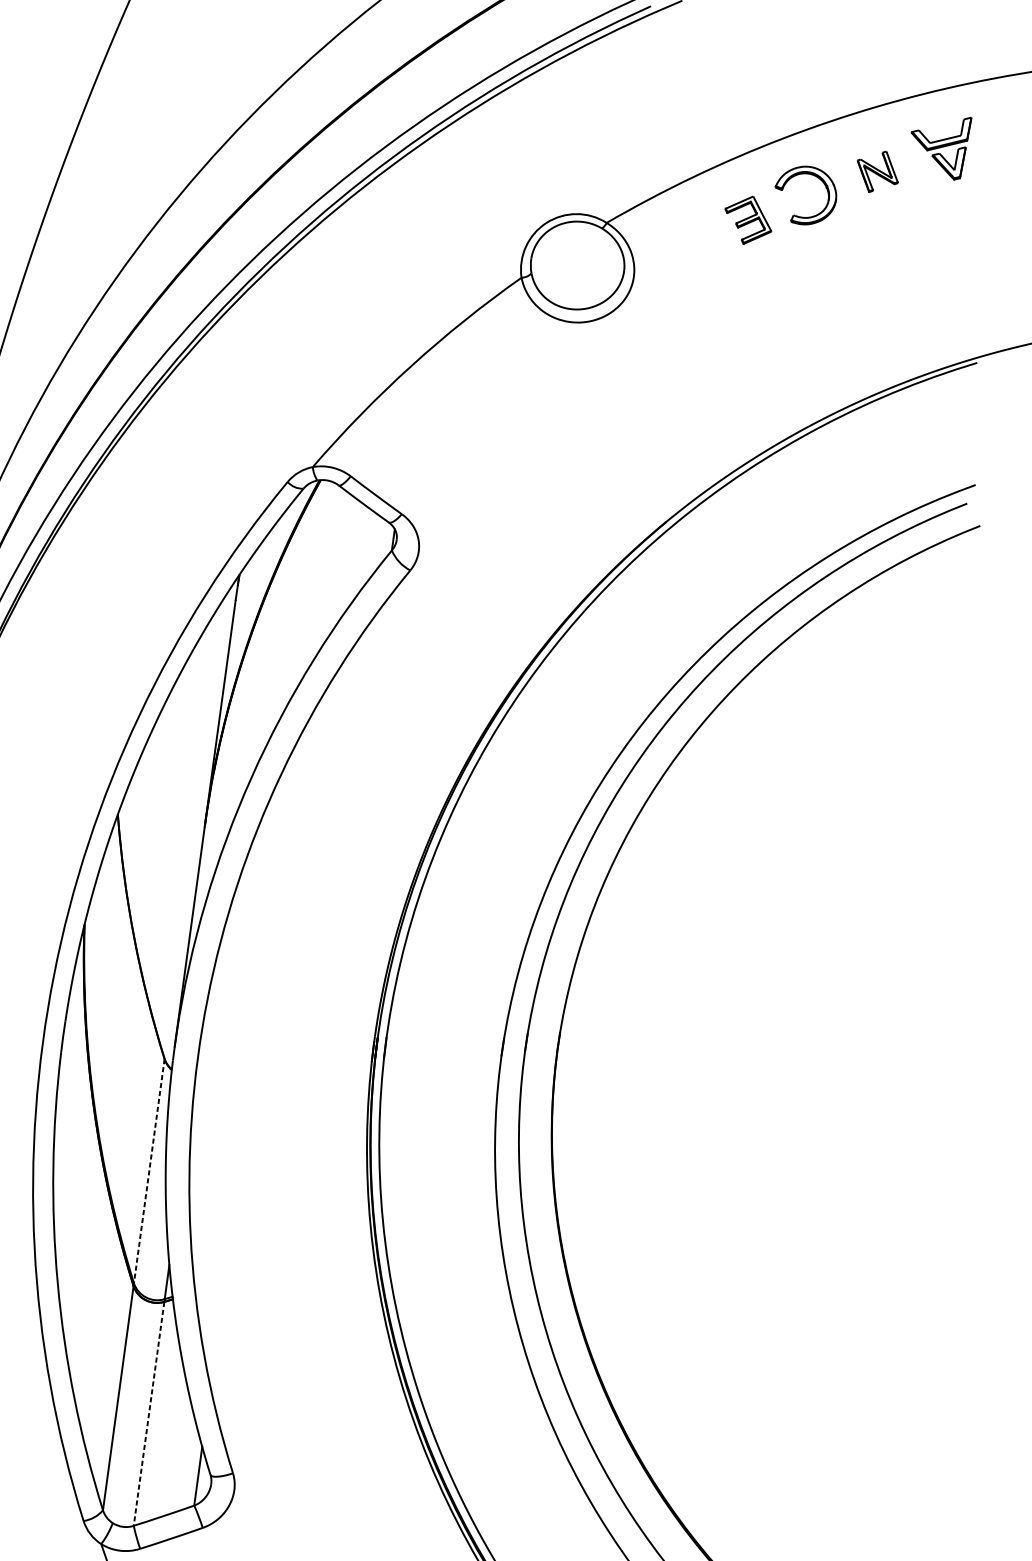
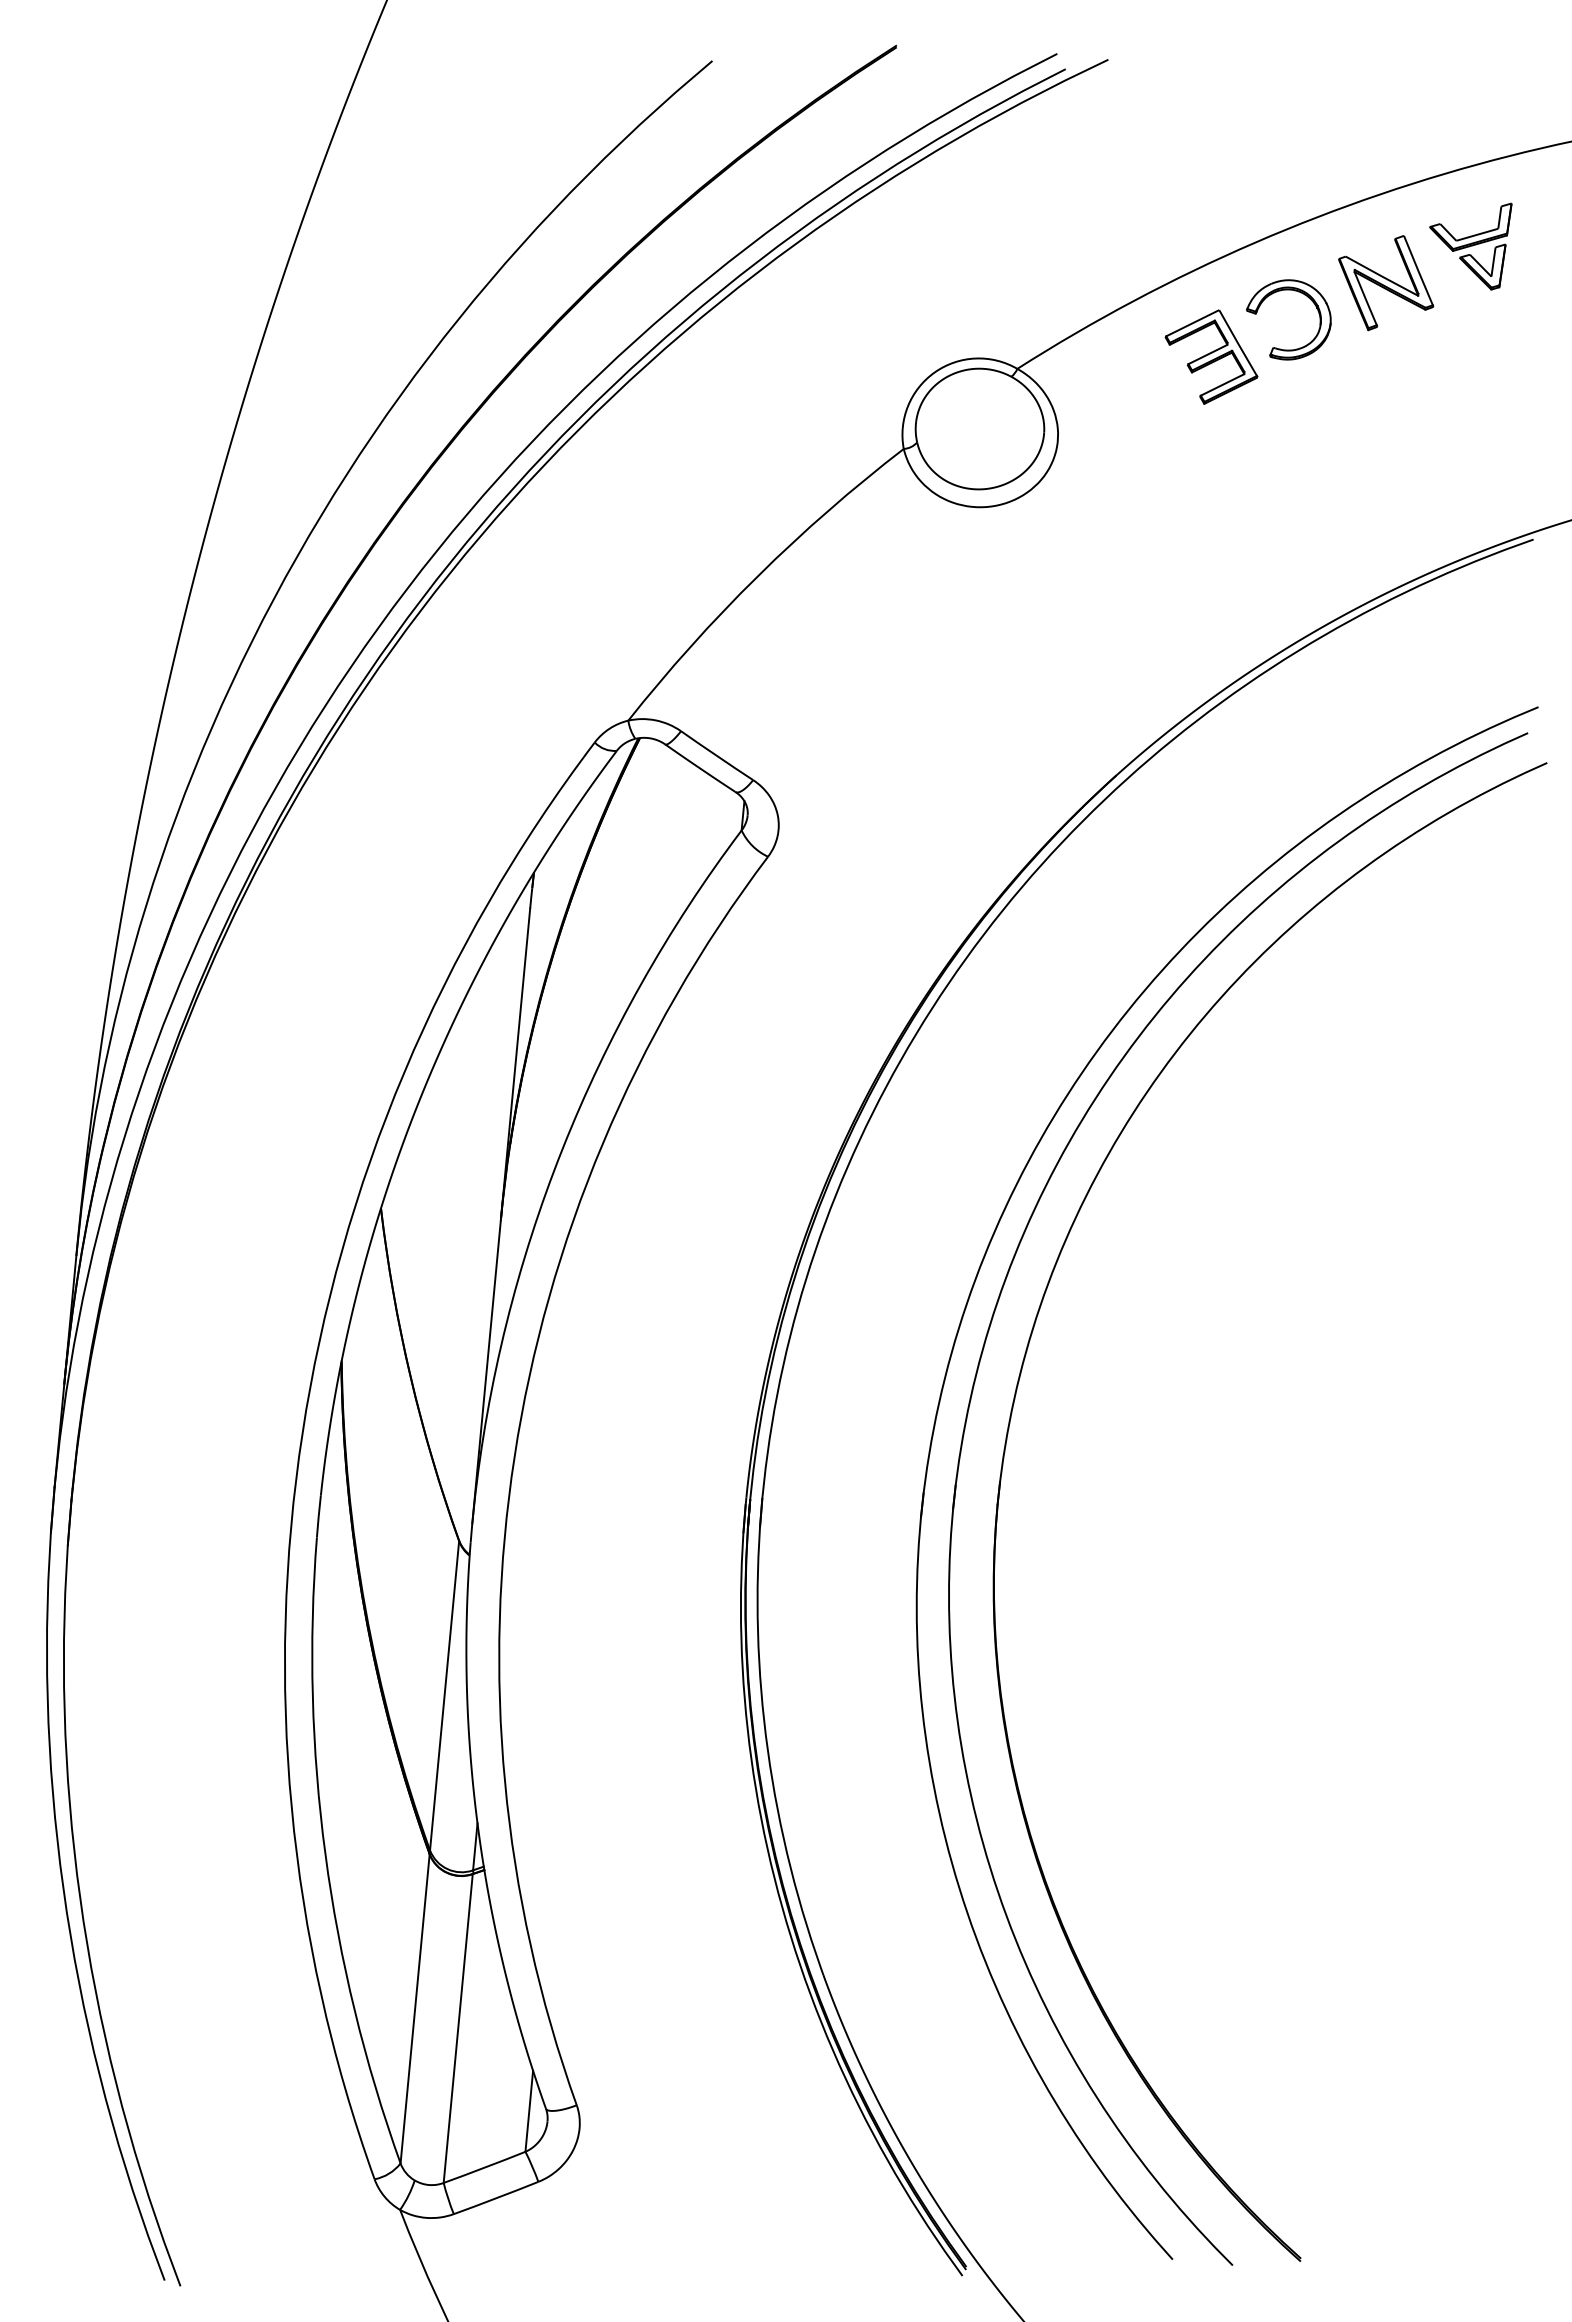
part: (877, 172) -> (1386, 283), size x1.67
part: (748, 219) -> (1211, 356), size x1.43
line: (149, 1171) -> (444, 1696), dashed -> solid
line: (149, 1414) -> (458, 2029), dashed -> solid

